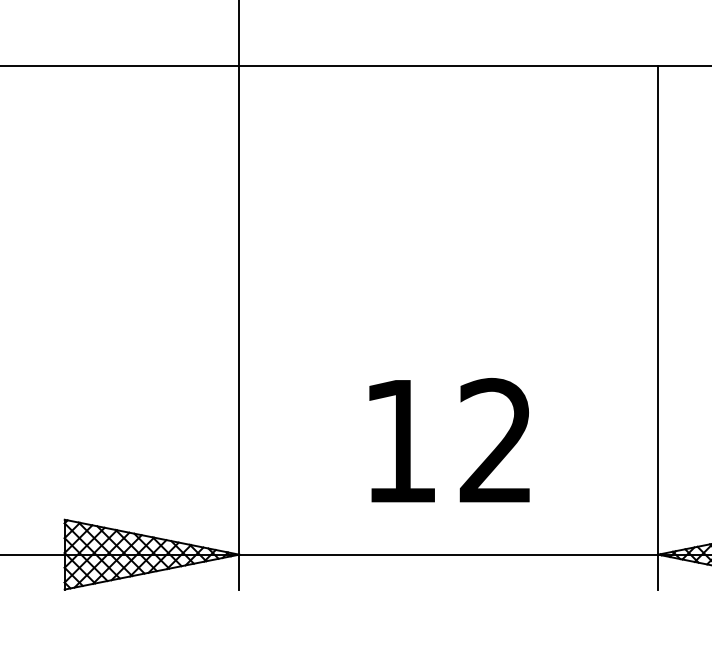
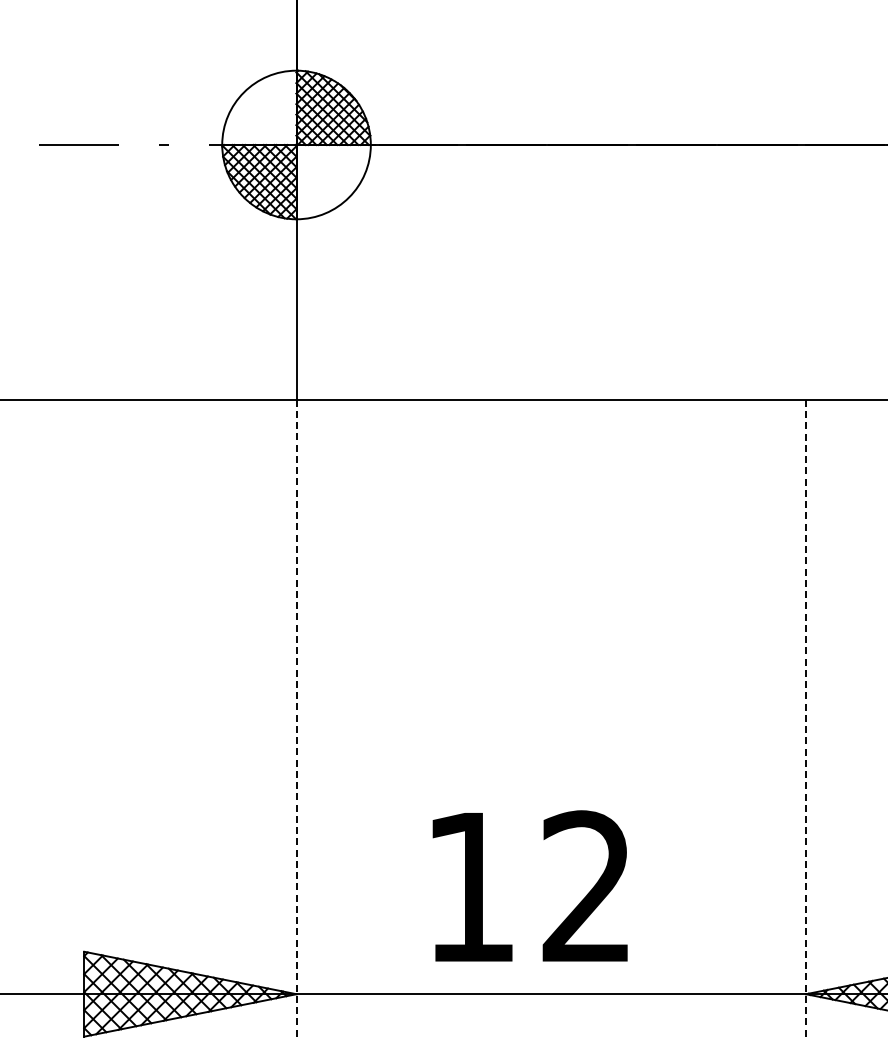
line: (239, 327) -> (296, 718), solid -> dashed
line: (658, 327) -> (806, 717), solid -> dashed
text: (448, 439) -> (529, 885), moved

